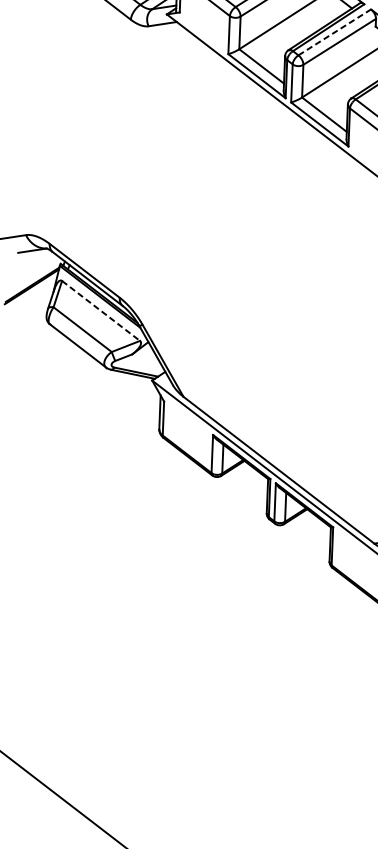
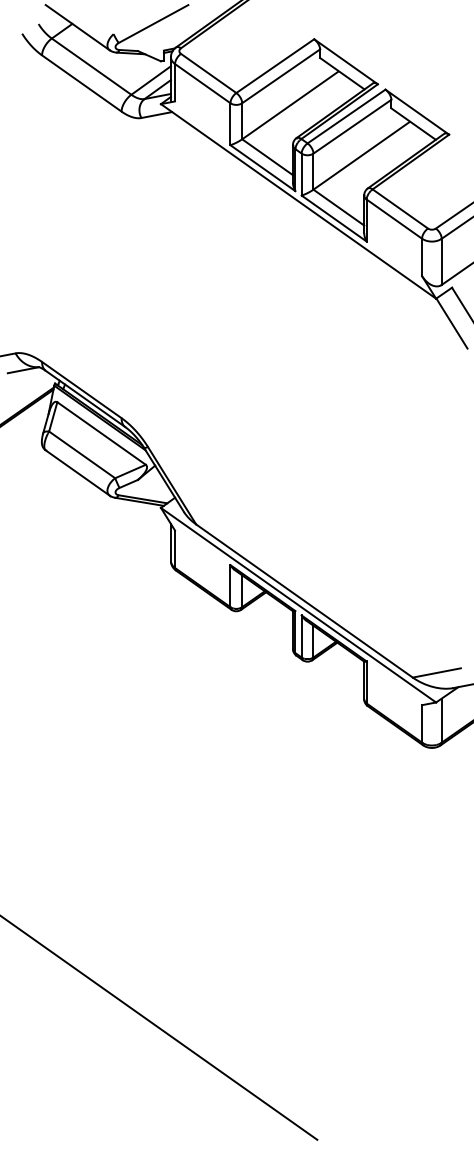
line: (334, 32) -> (346, 116), dashed -> solid
line: (101, 310) -> (102, 433), dashed -> solid

